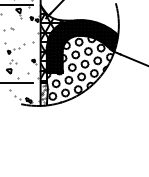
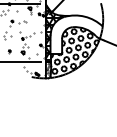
hatch: (82, 46) -> (76, 34), removed

